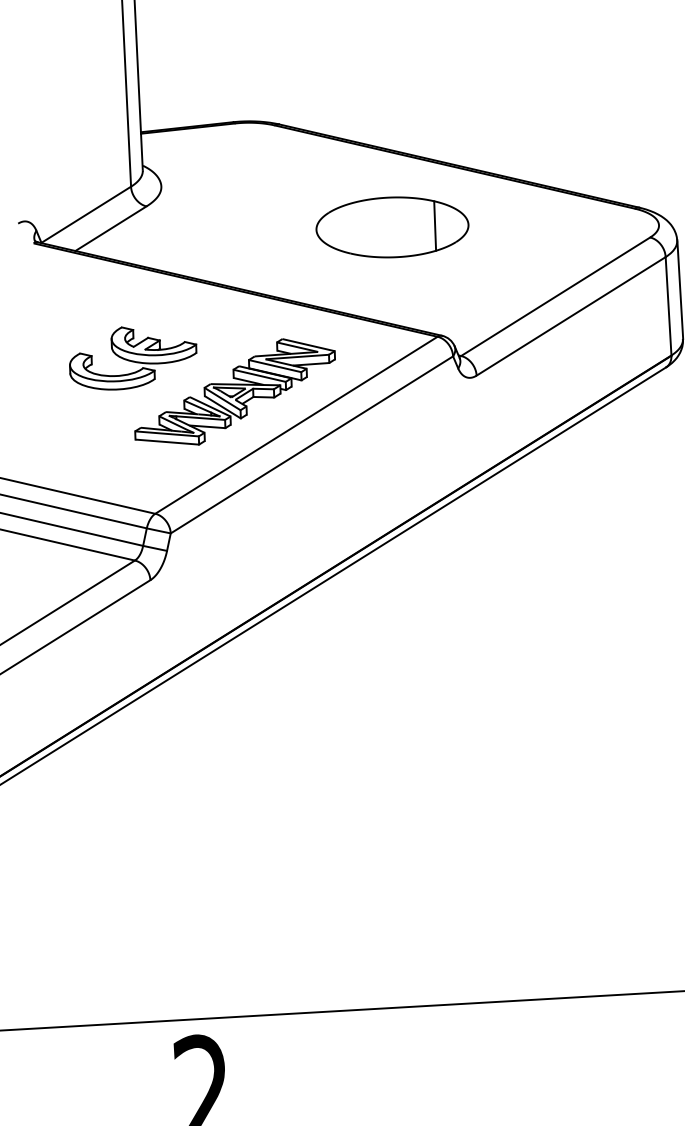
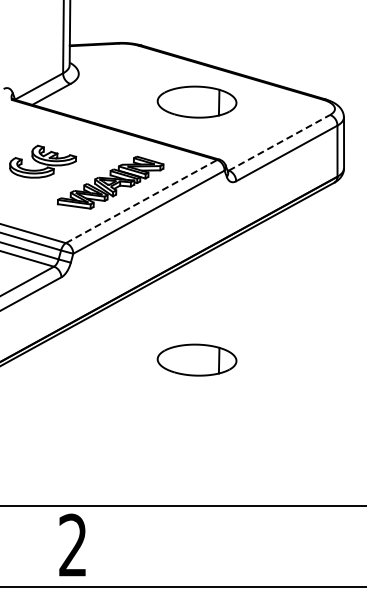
line: (555, 296) -> (279, 142), solid -> dashed
part: (133, 357) -> (43, 161), moved
line: (296, 425) -> (141, 201), solid -> dashed
part: (419, 723) -> (196, 359), added

